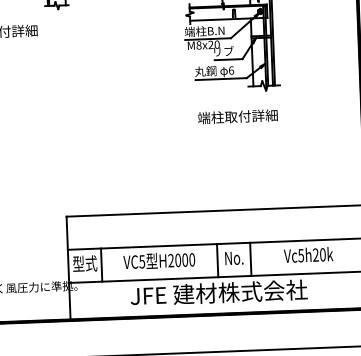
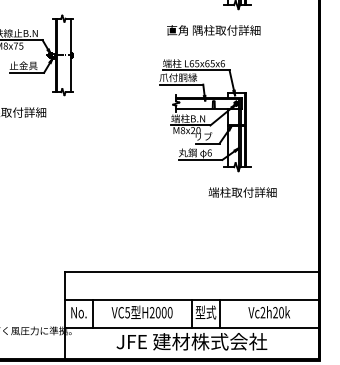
text: (237, 116) -> (242, 192), moved
text: (300, 255) -> (262, 312), Vc5h20k -> Vc2h20k
text: (233, 258) -> (205, 312), No. -> 型式
text: (84, 263) -> (78, 312), 型式 -> No.

